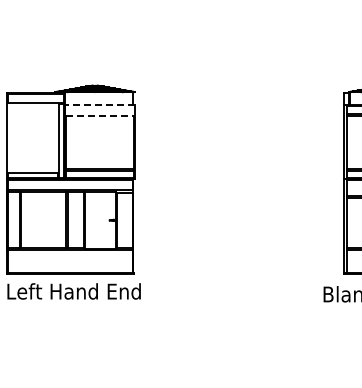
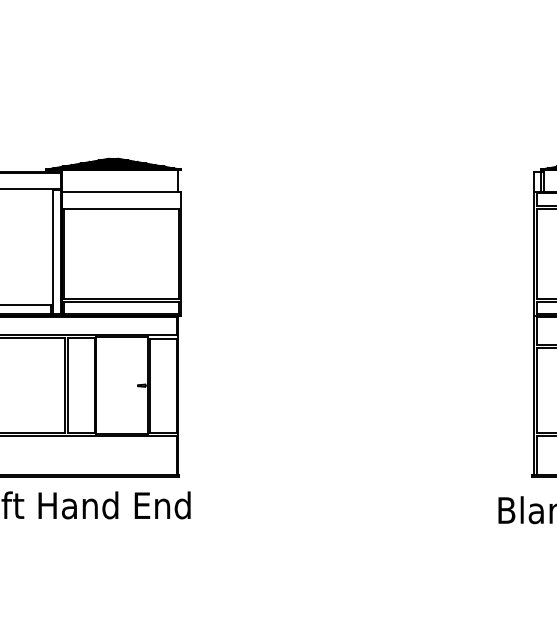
line: (99, 105) -> (120, 192), dashed -> solid
line: (100, 115) -> (122, 208), dashed -> solid

